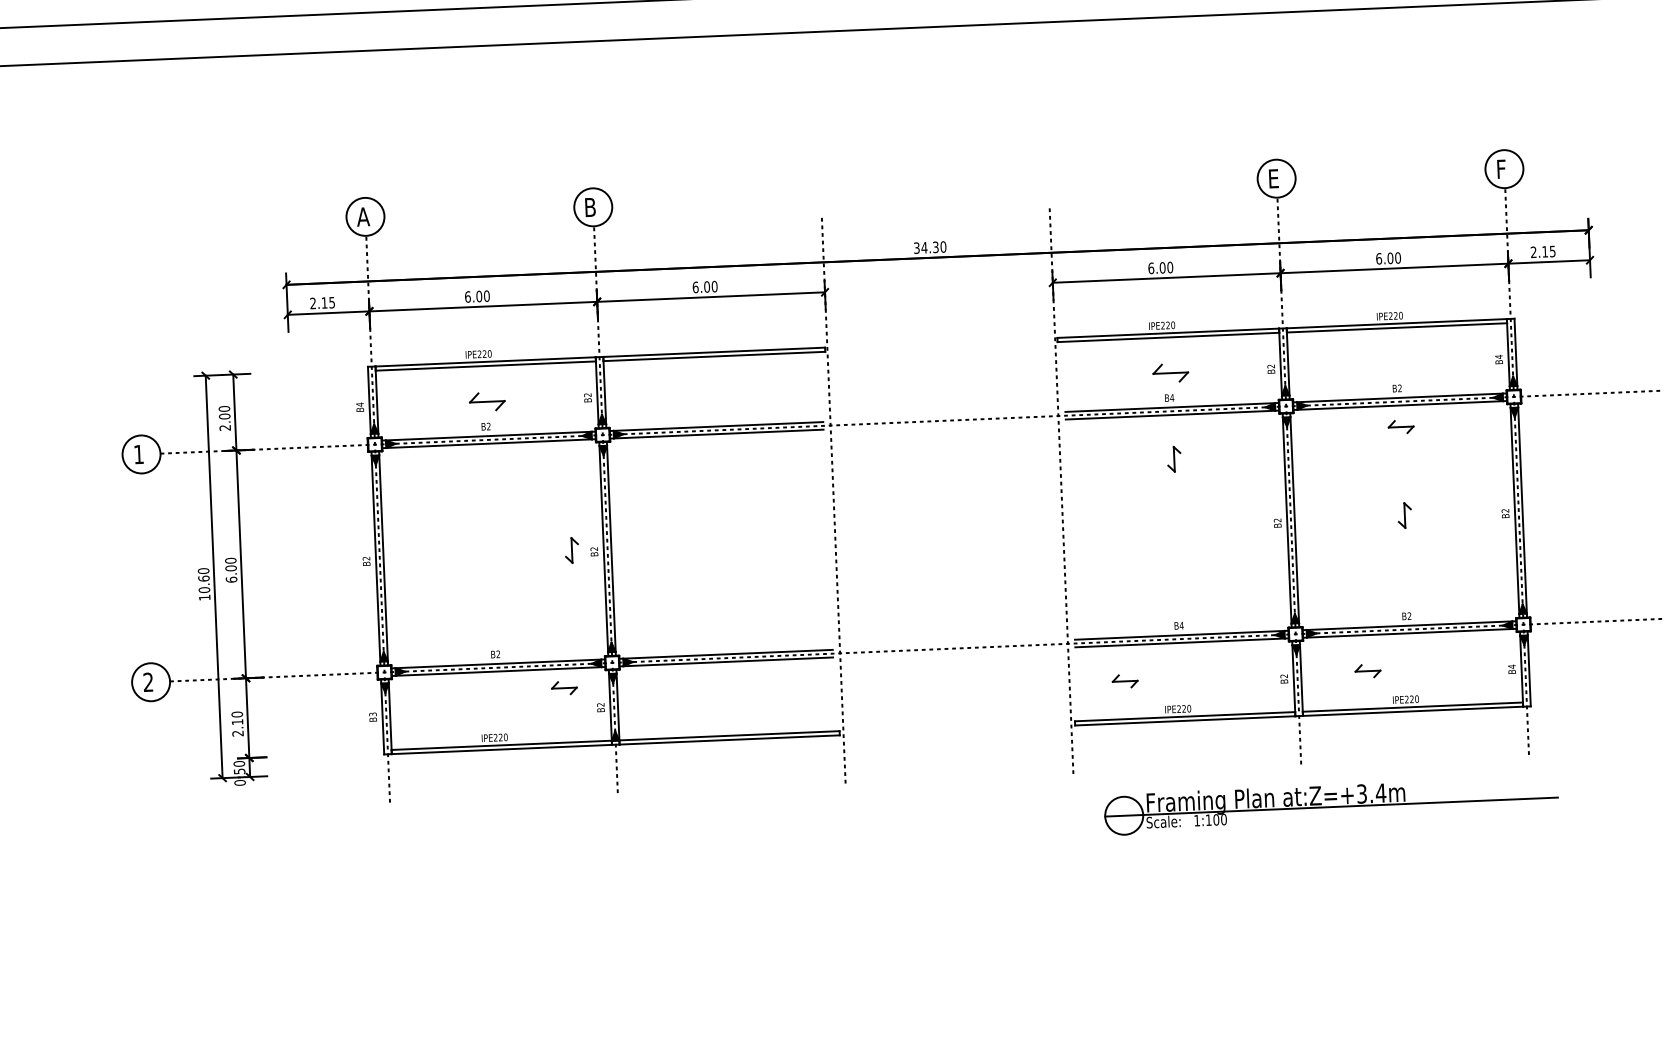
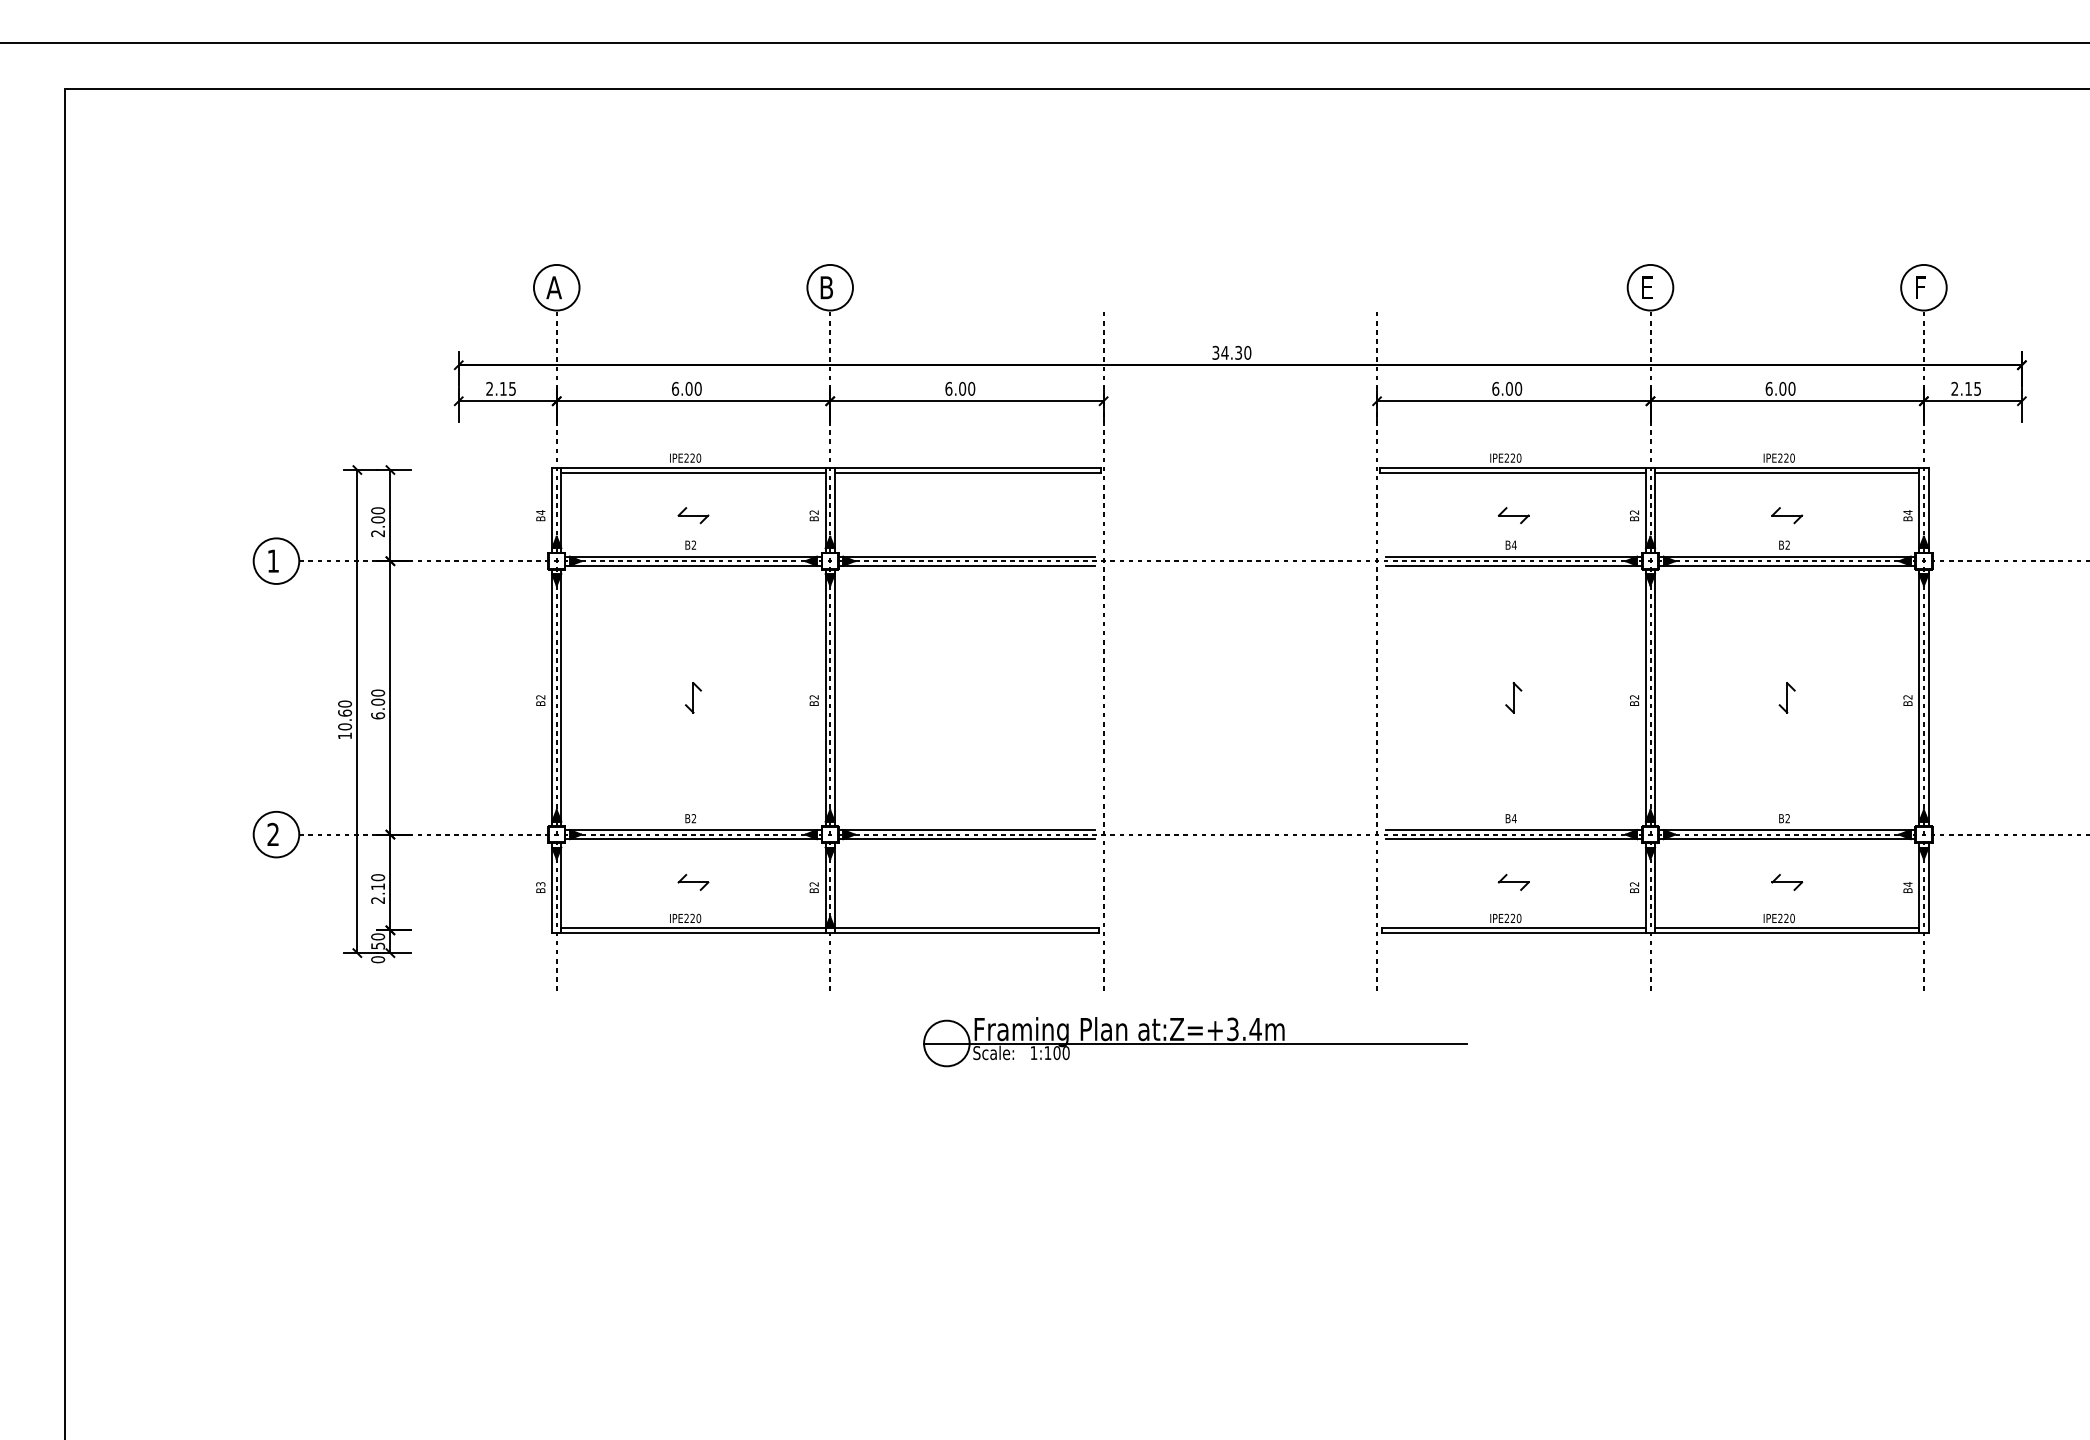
part: (1170, 373) -> (1513, 515), size x0.71
part: (487, 401) -> (693, 515), size x0.71
part: (1401, 426) -> (1787, 515), moved
part: (1174, 459) -> (1513, 697), moved
part: (572, 550) -> (693, 697), moved
part: (1368, 671) -> (1787, 882), moved
part: (1124, 680) -> (1513, 881), moved
part: (564, 688) -> (693, 882), moved
part: (1331, 806) -> (1195, 1042), moved

